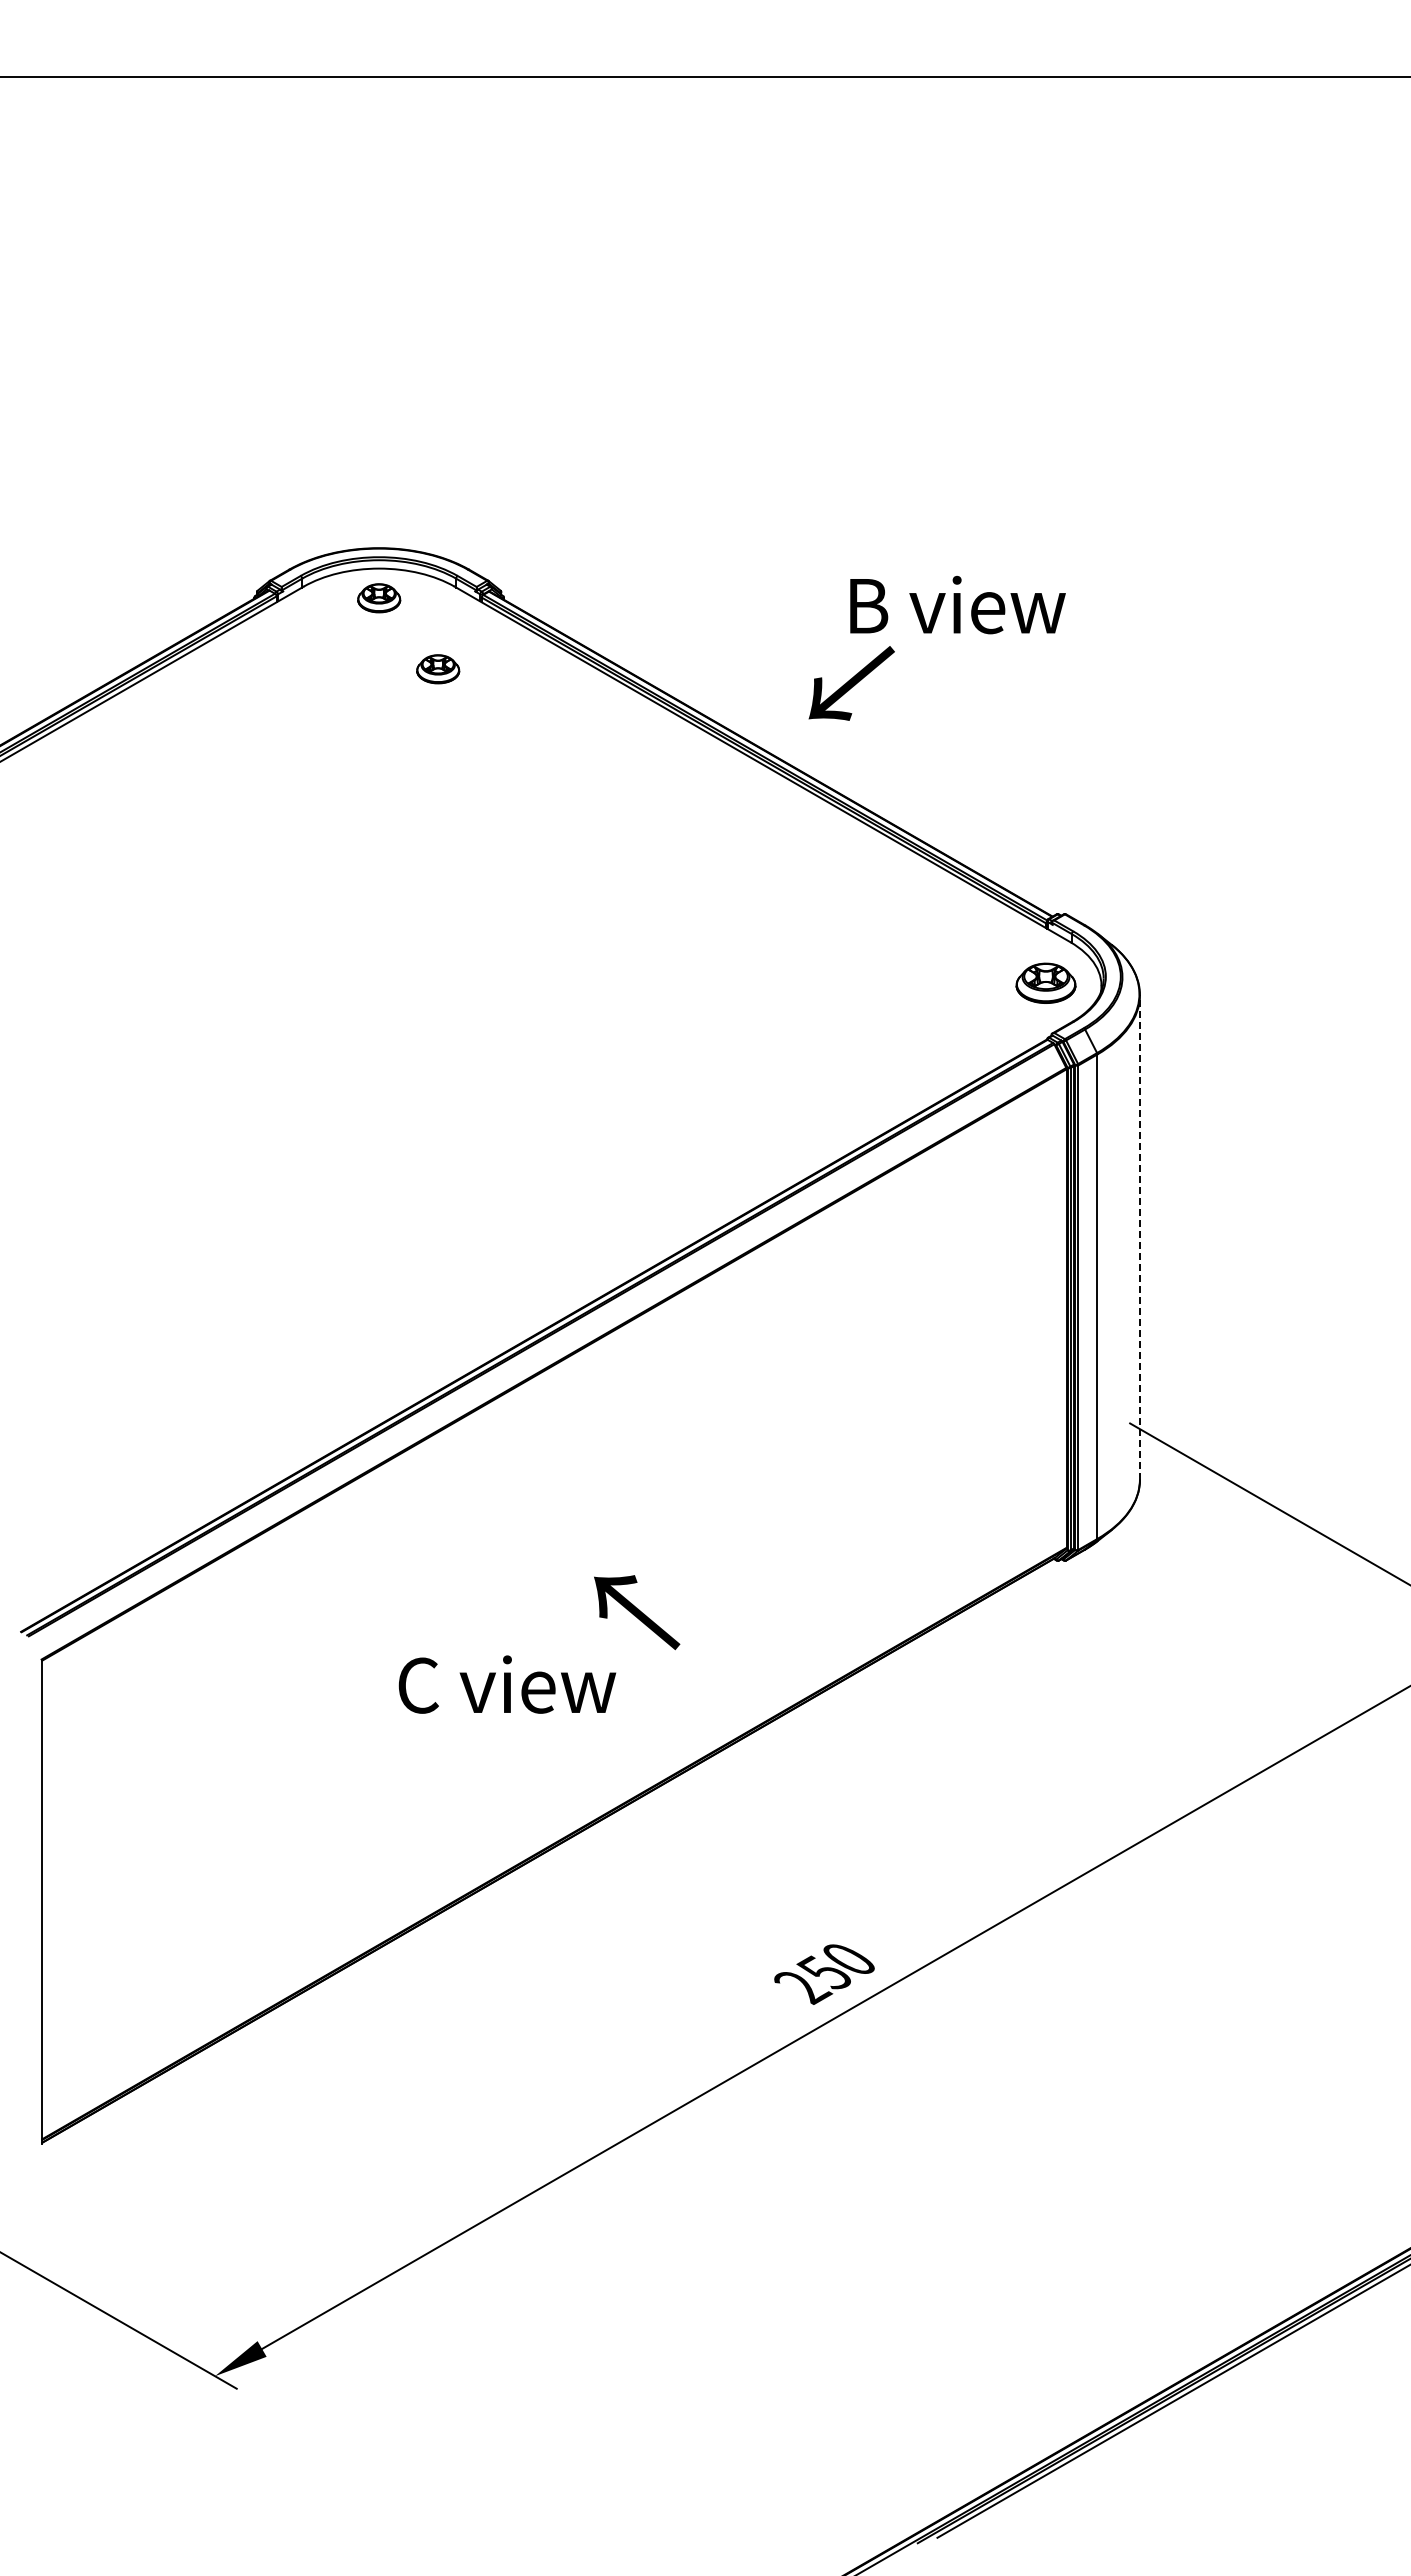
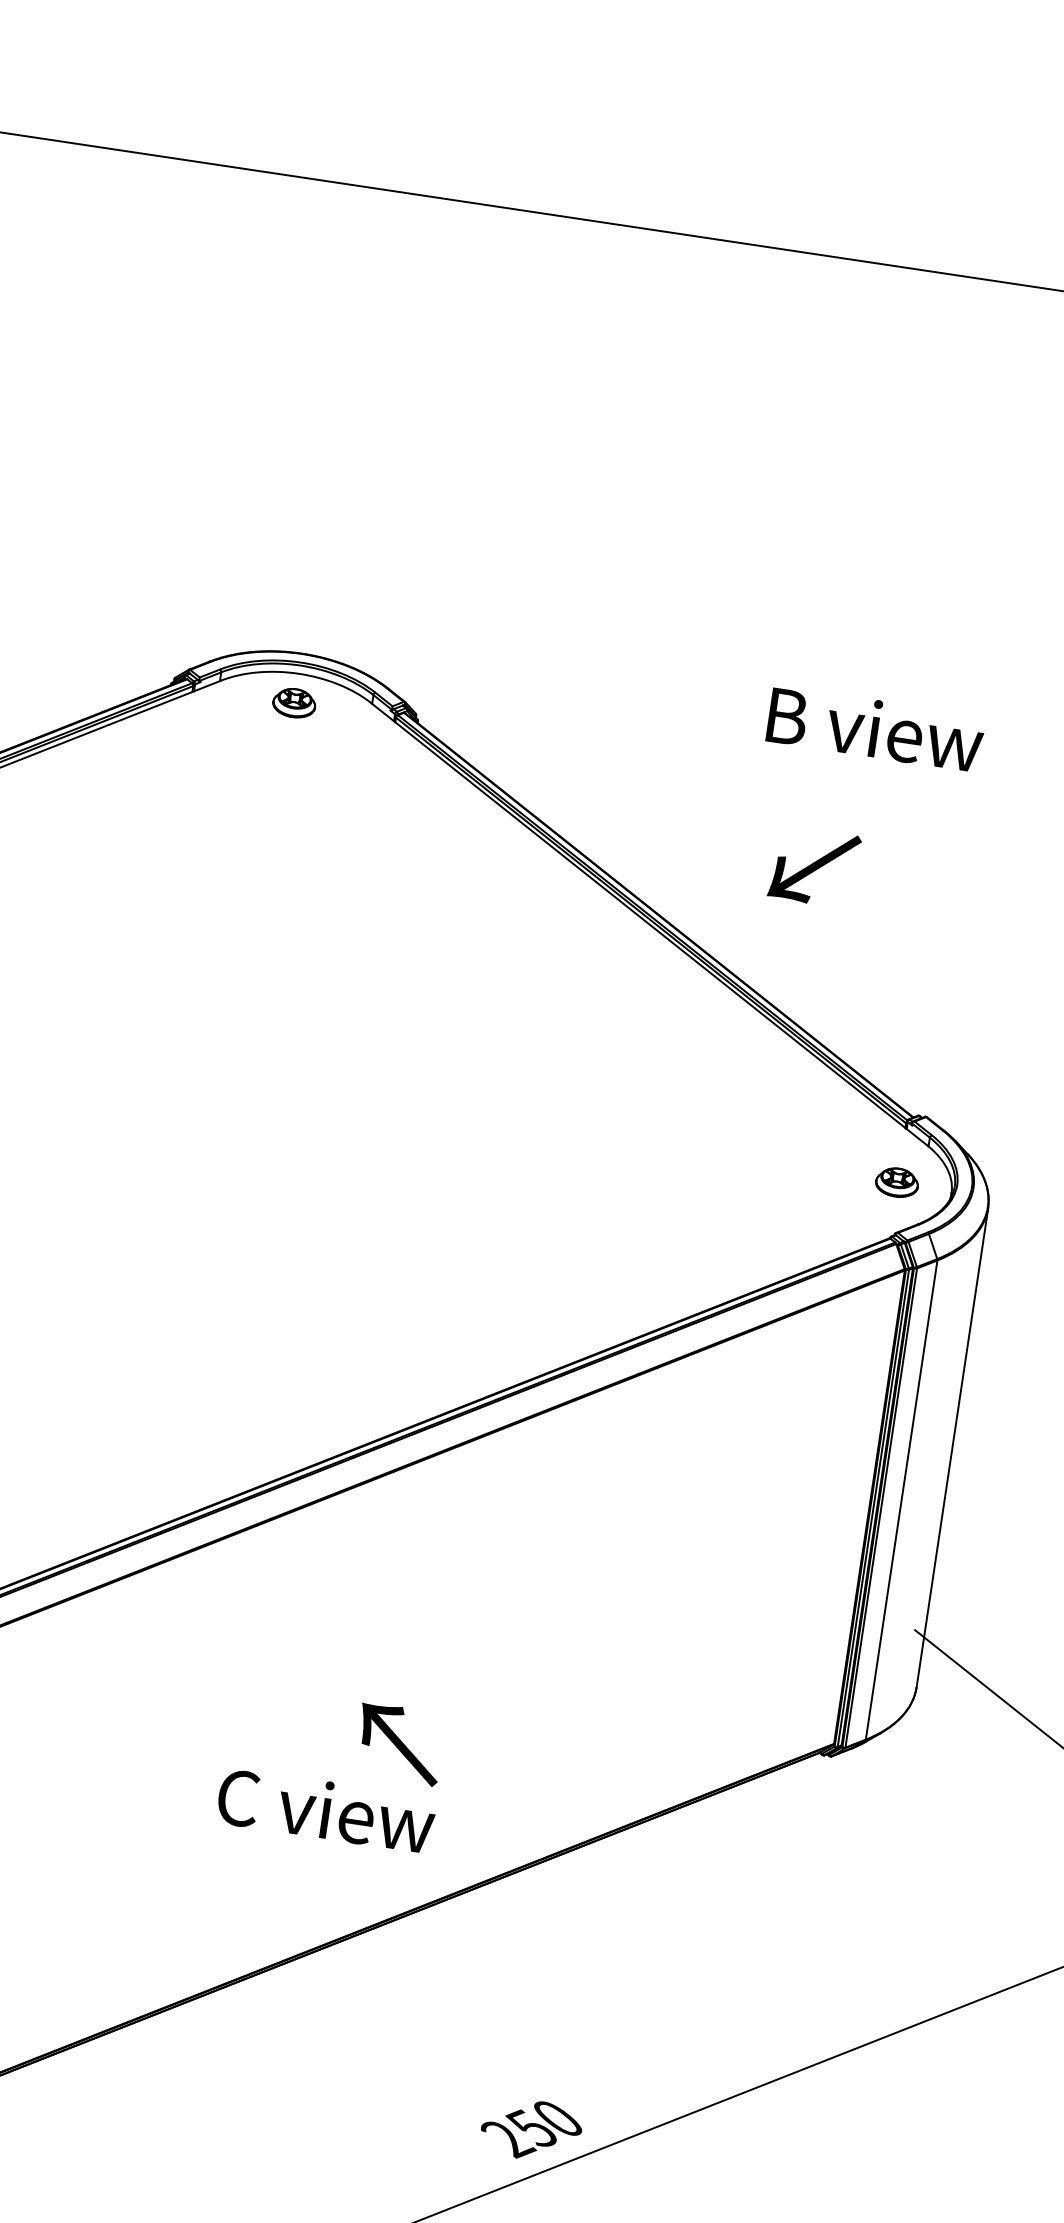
text: (957, 604) -> (875, 728), moved
part: (438, 669) -> (342, 782), removed
text: (851, 683) -> (814, 866), moved
part: (1046, 983) -> (897, 1182), size x0.71
line: (1139, 1236) -> (952, 1446), dashed -> solid
text: (507, 1684) -> (326, 1810), moved

